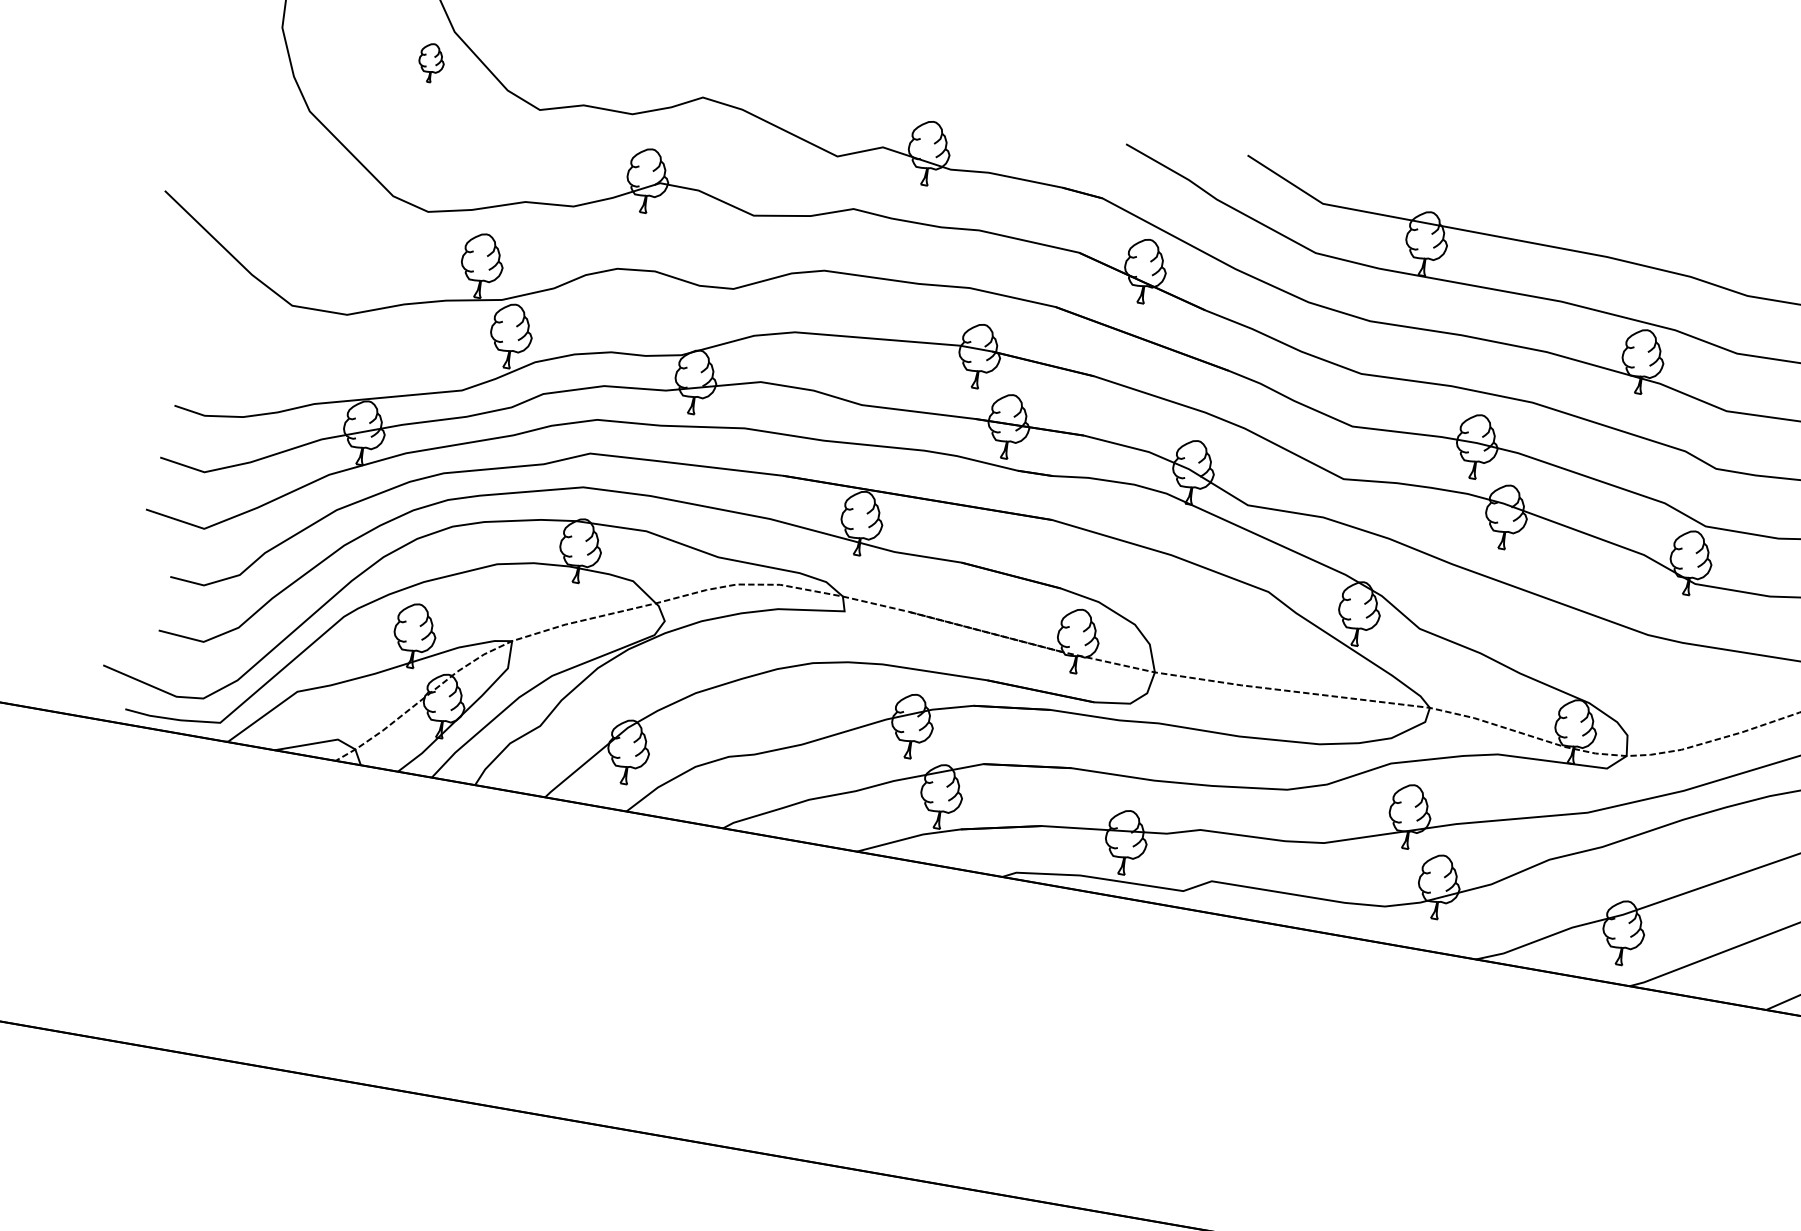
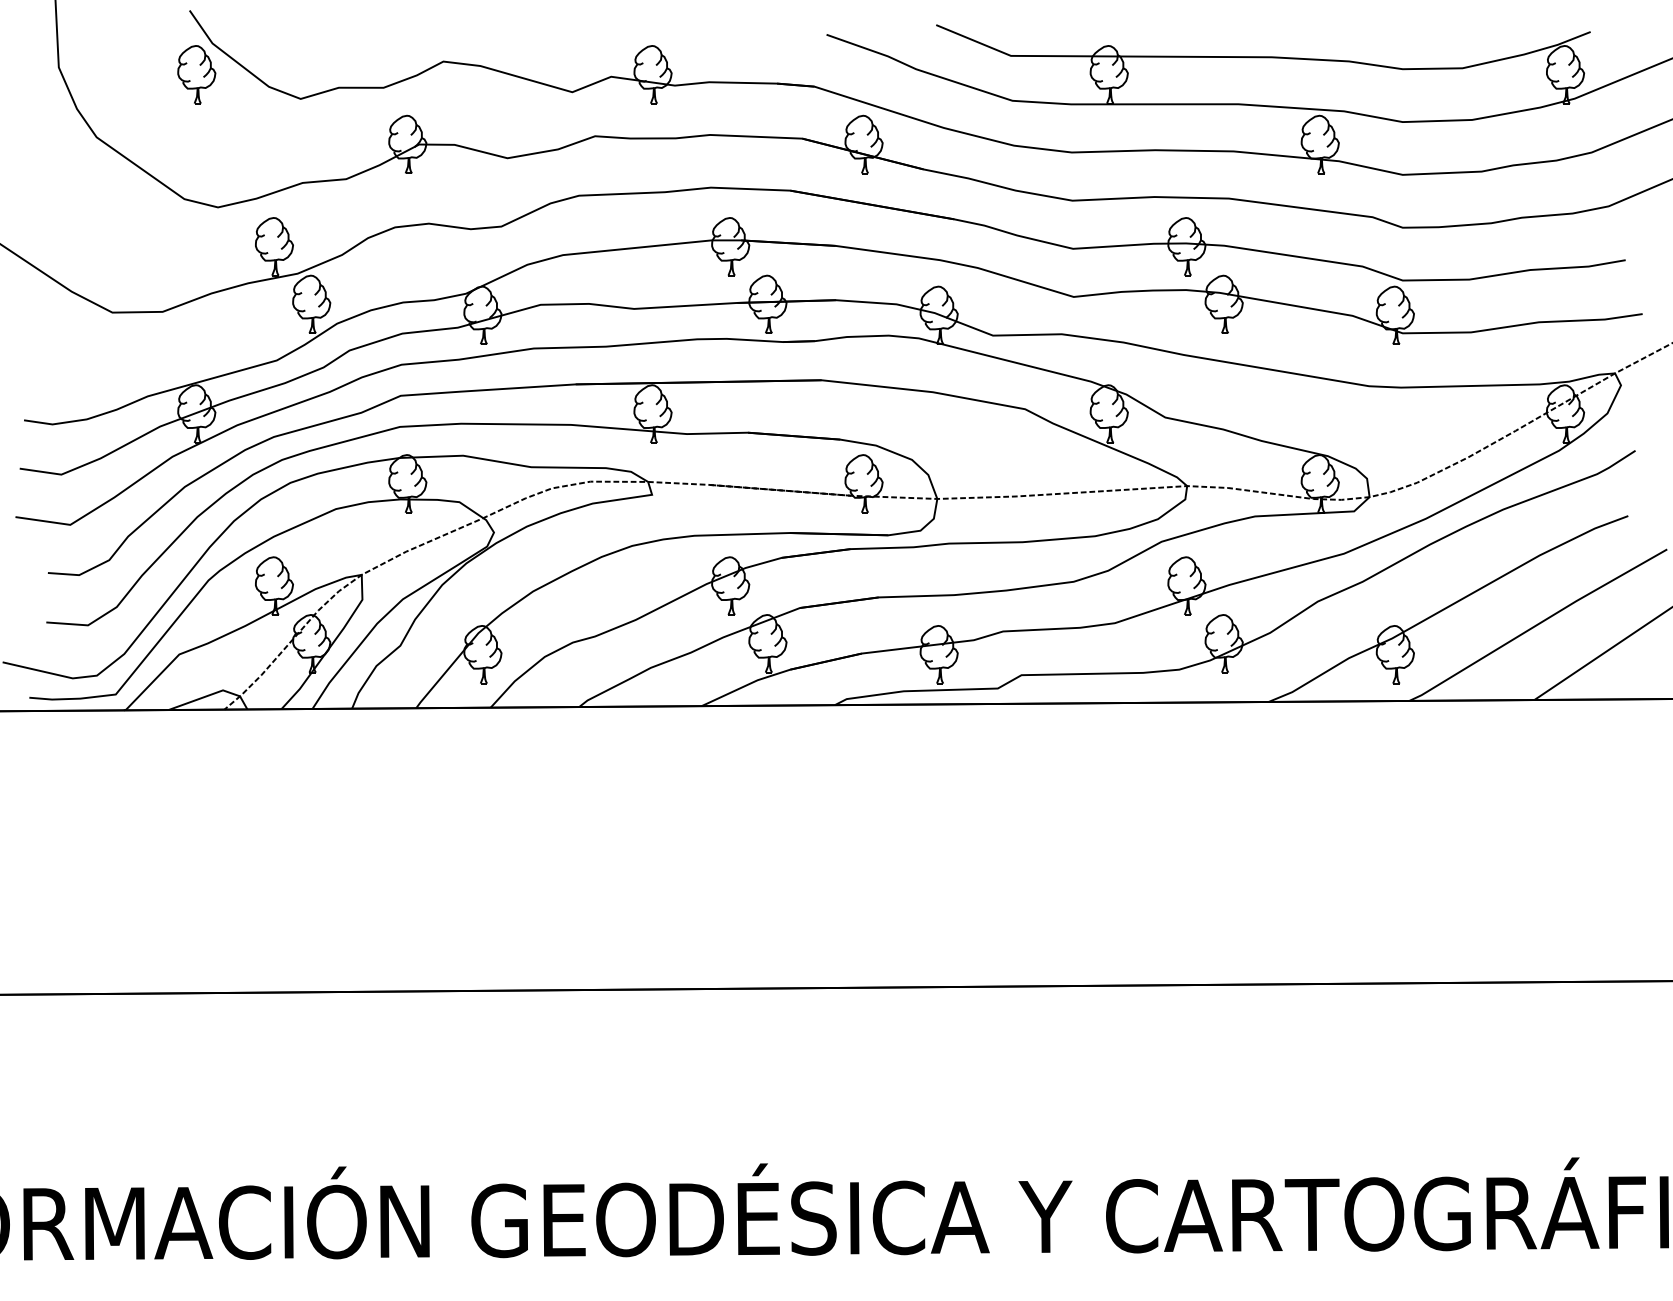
part: (431, 62) -> (196, 74), size x1.67

